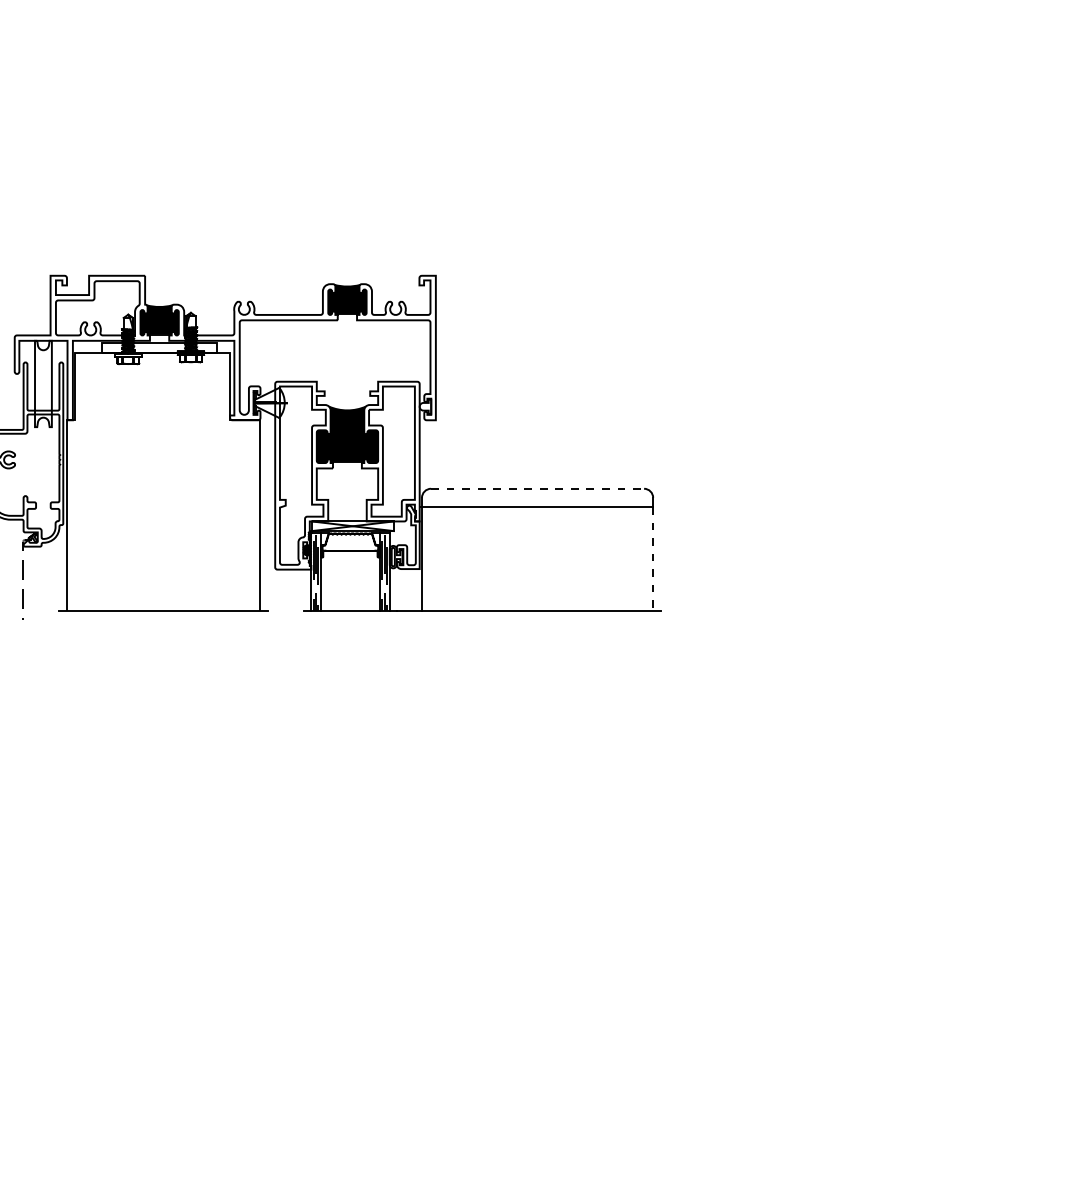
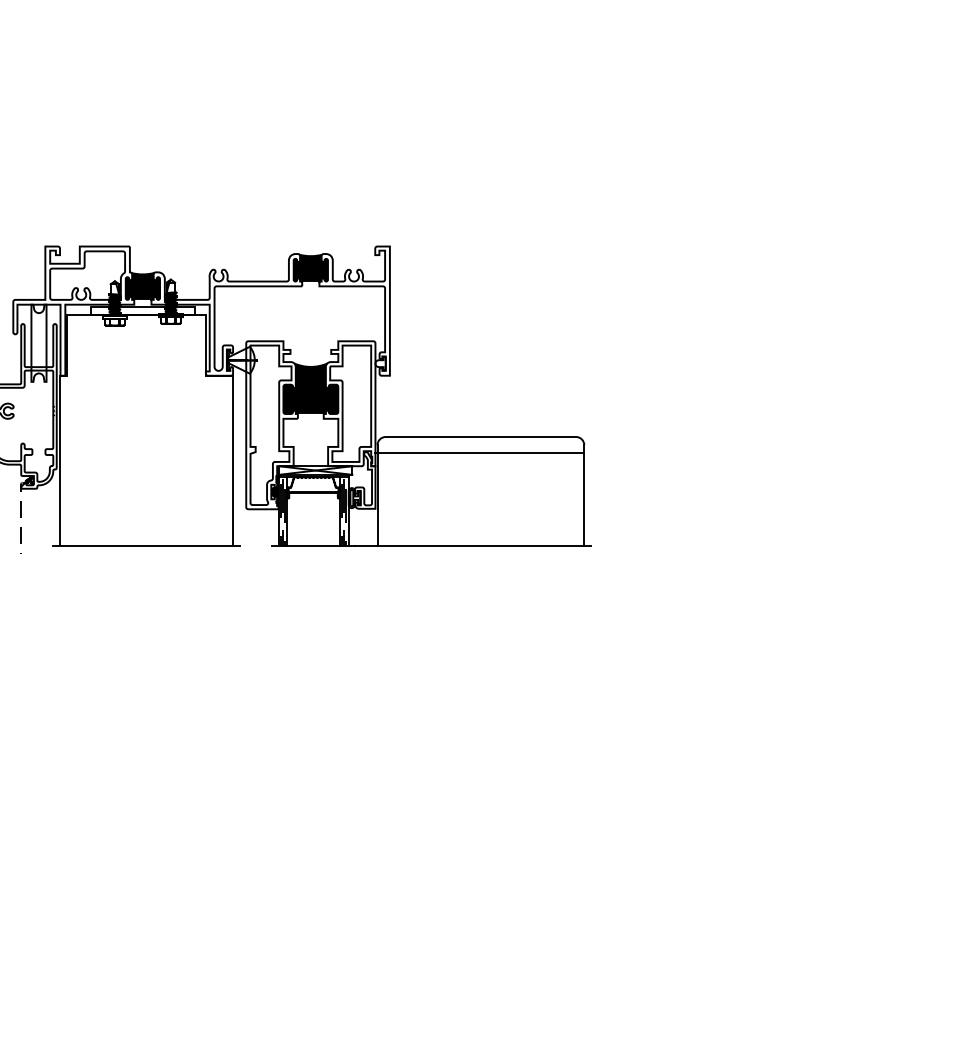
line: (538, 489) -> (481, 437), dashed -> solid
line: (653, 559) -> (584, 500), dashed -> solid

